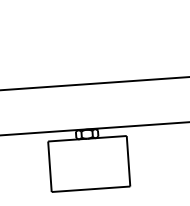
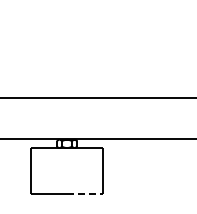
line: (111, 188) -> (85, 194), solid -> dashed

